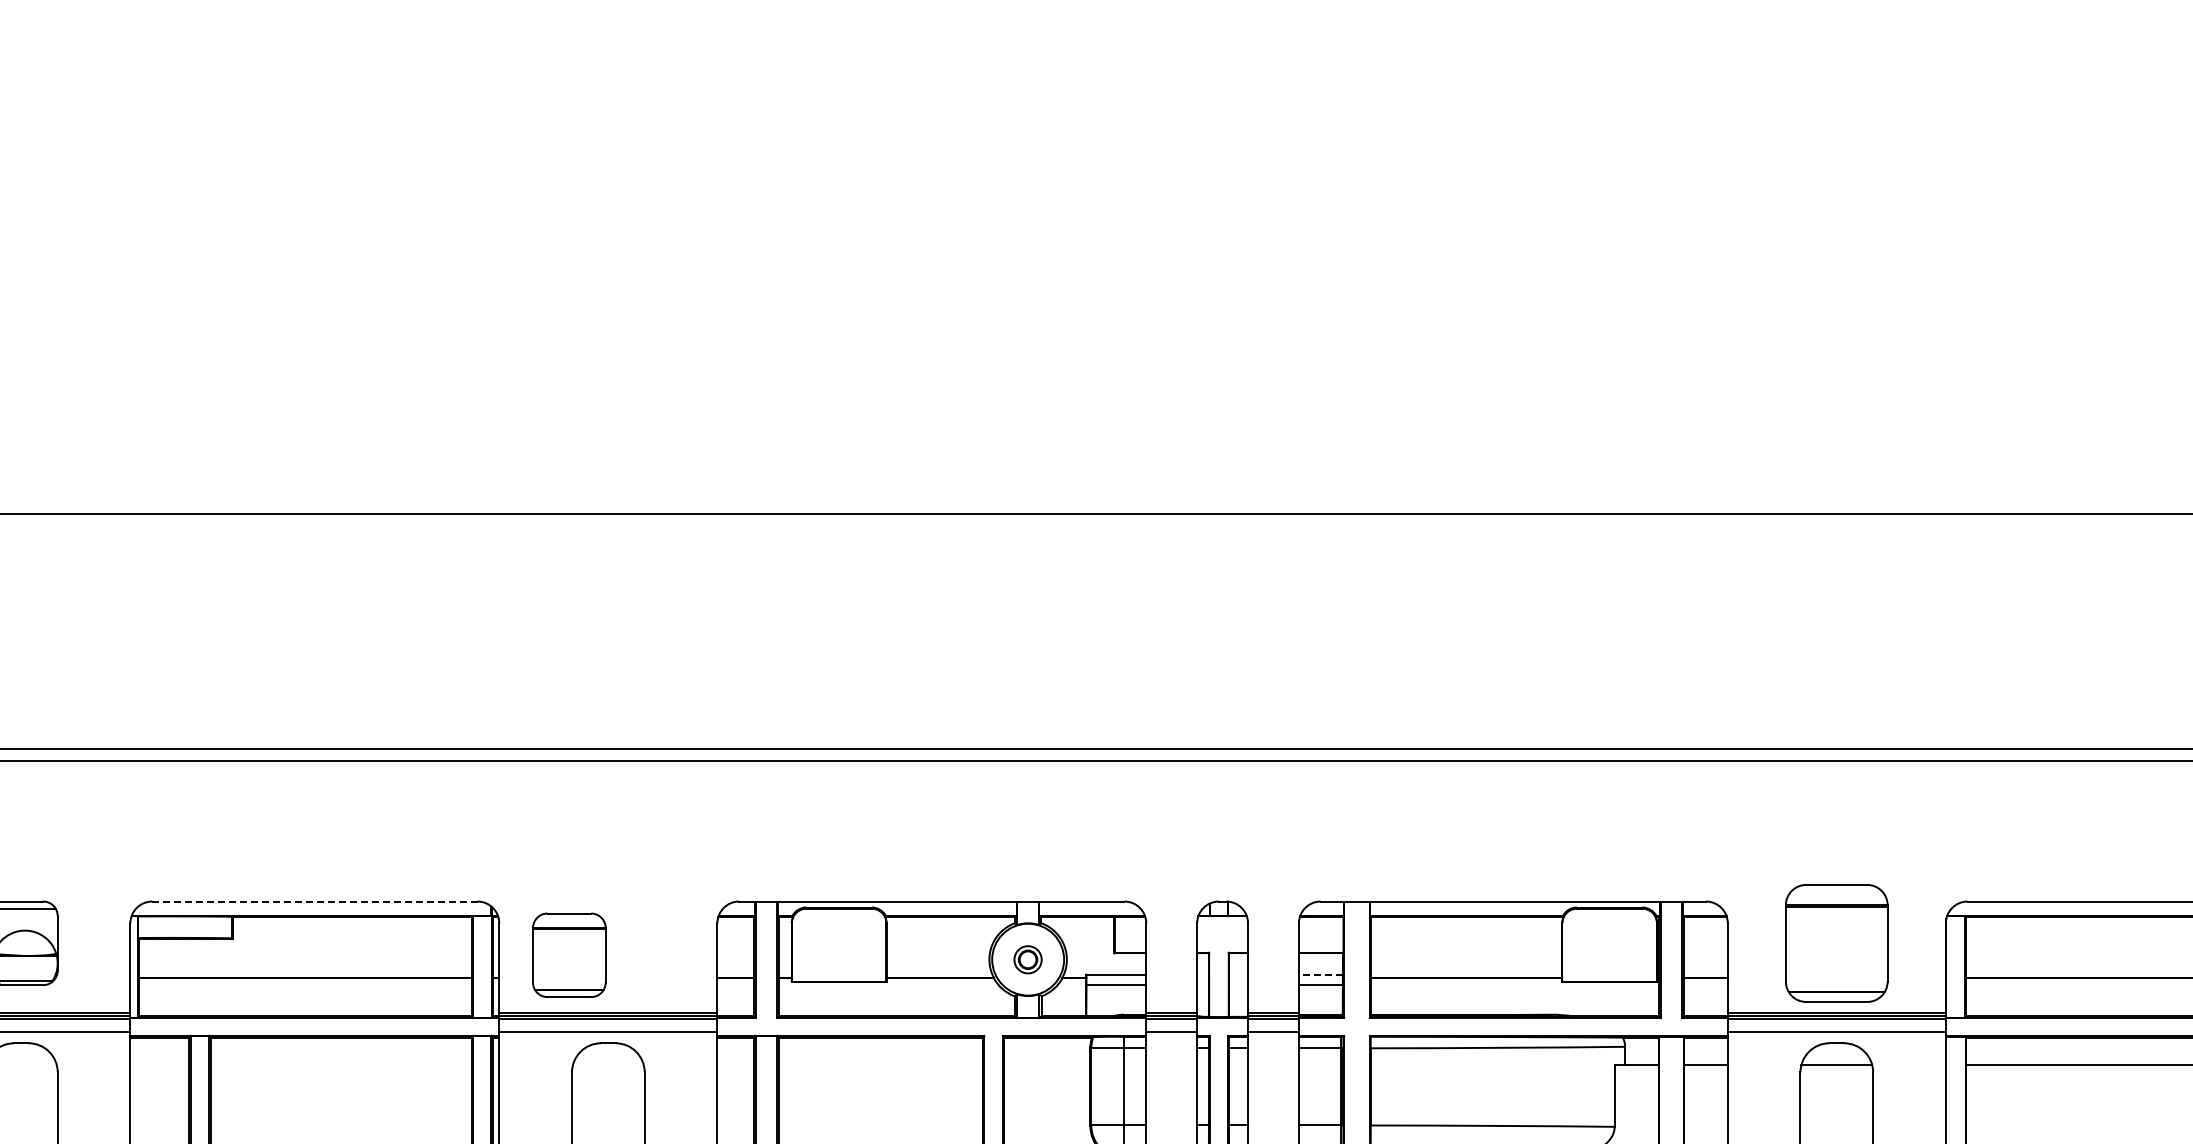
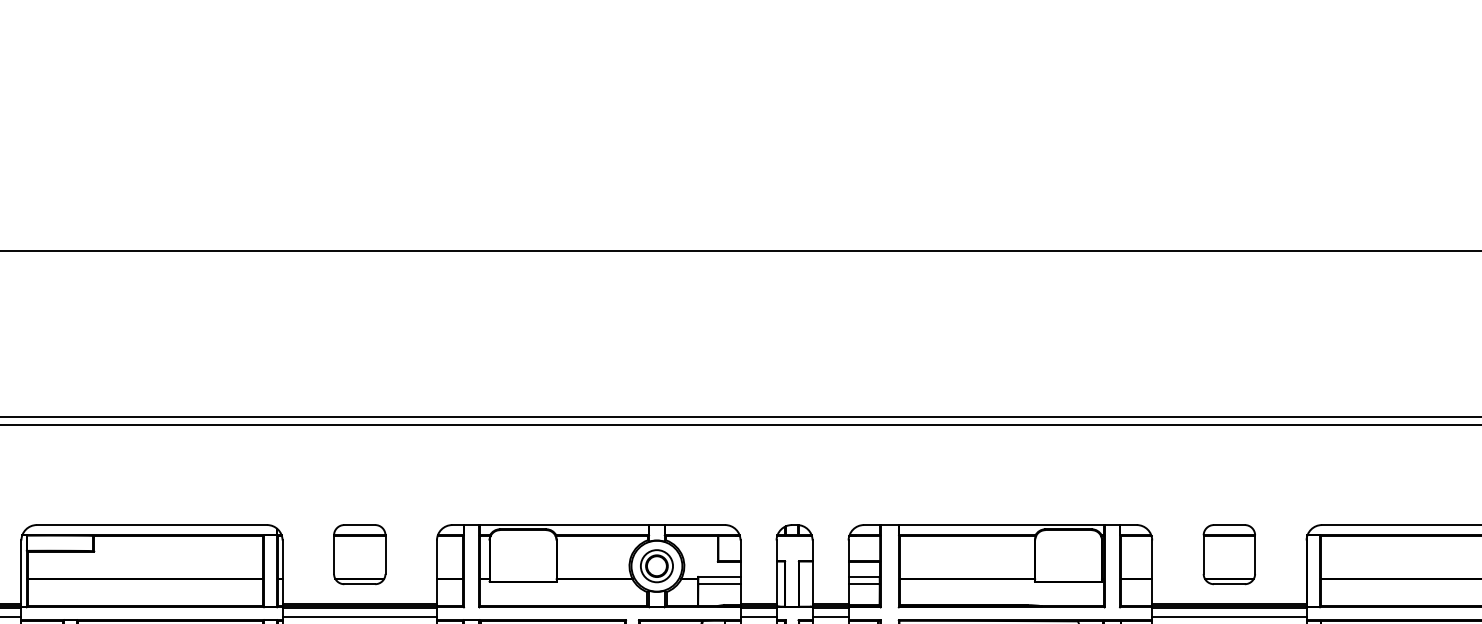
line: (314, 901) -> (151, 525), dashed -> solid
part: (1836, 942) -> (1229, 554), size x0.71
part: (569, 954) -> (359, 554), moved
part: (1027, 959) -> (656, 566), size x1.67
line: (1320, 974) -> (863, 576), dashed -> solid

